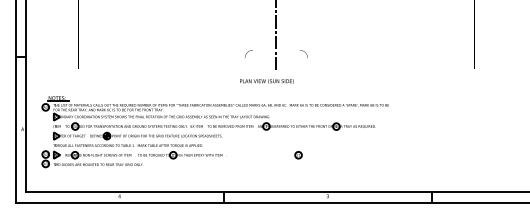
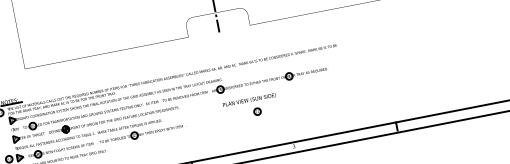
text: (266, 81) -> (249, 100), moved

